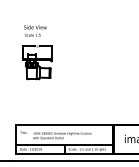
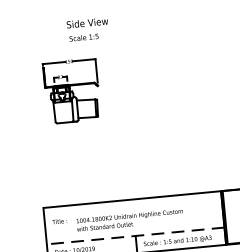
text: (35, 30) -> (88, 28), moved
line: (64, 144) -> (135, 235), solid -> dashed

